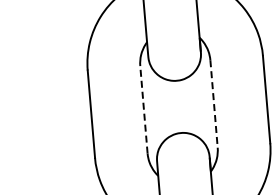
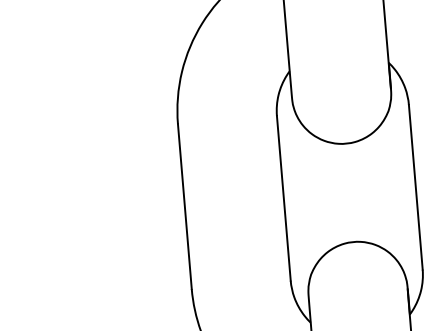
line: (214, 103) -> (416, 186), dashed -> solid
line: (143, 109) -> (282, 197), dashed -> solid

